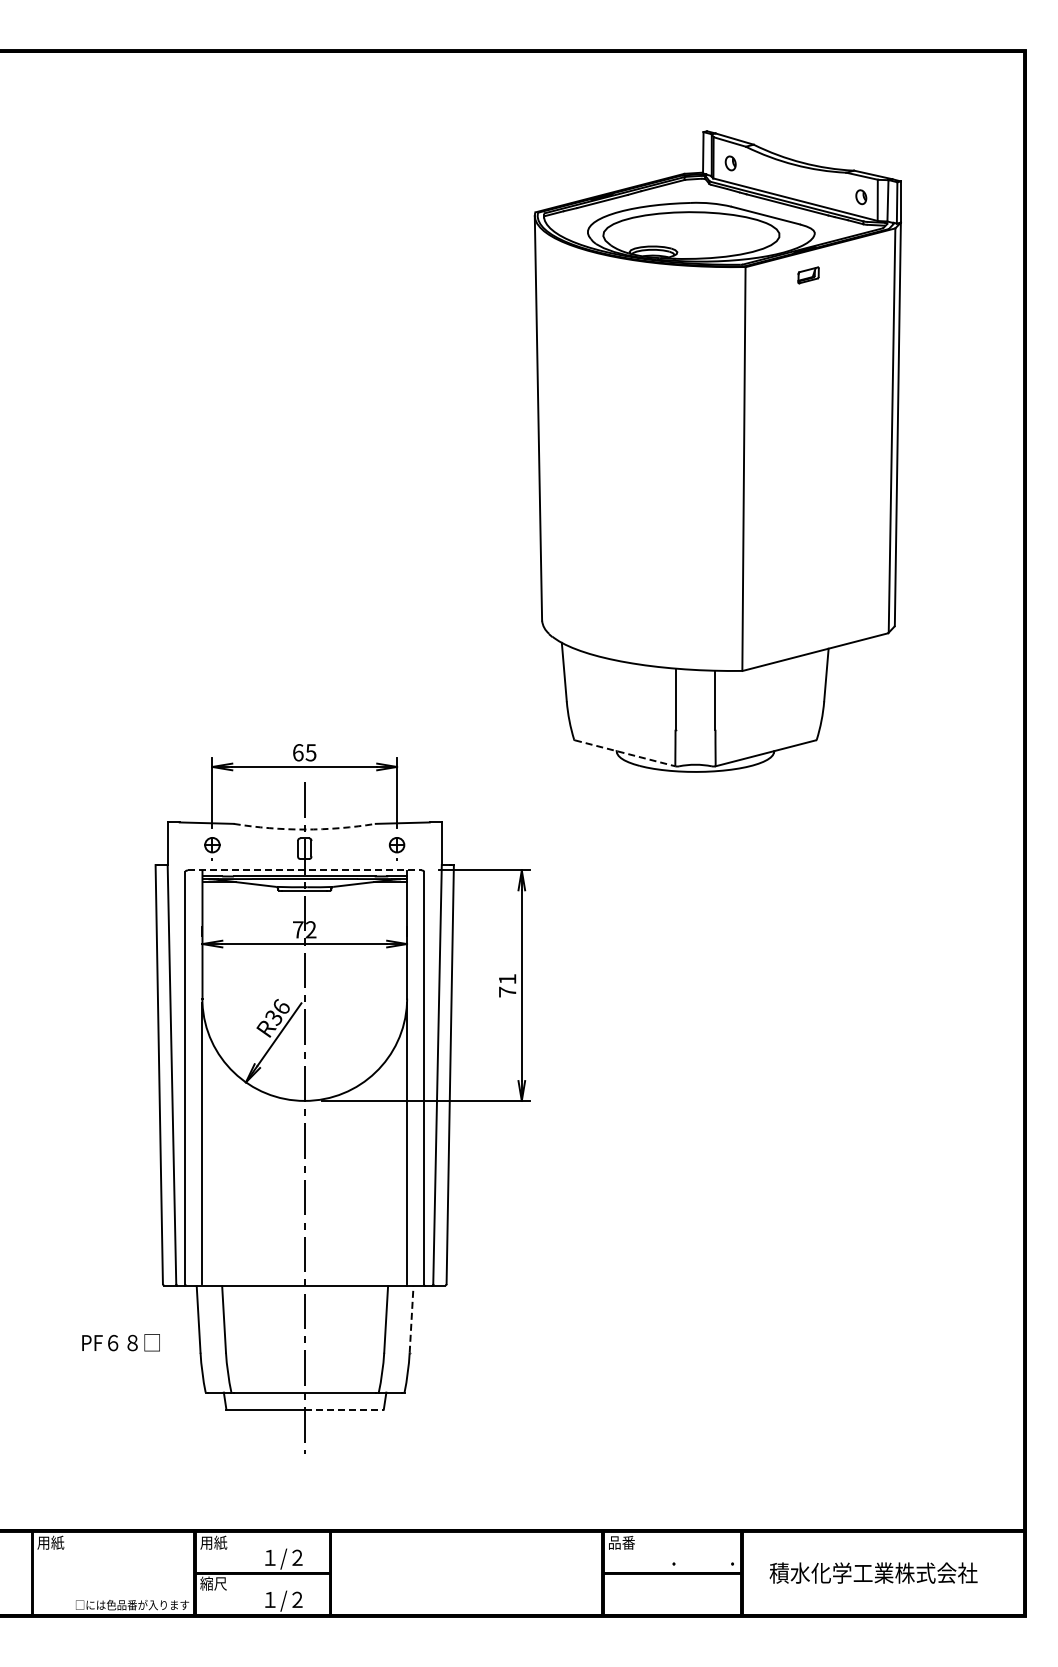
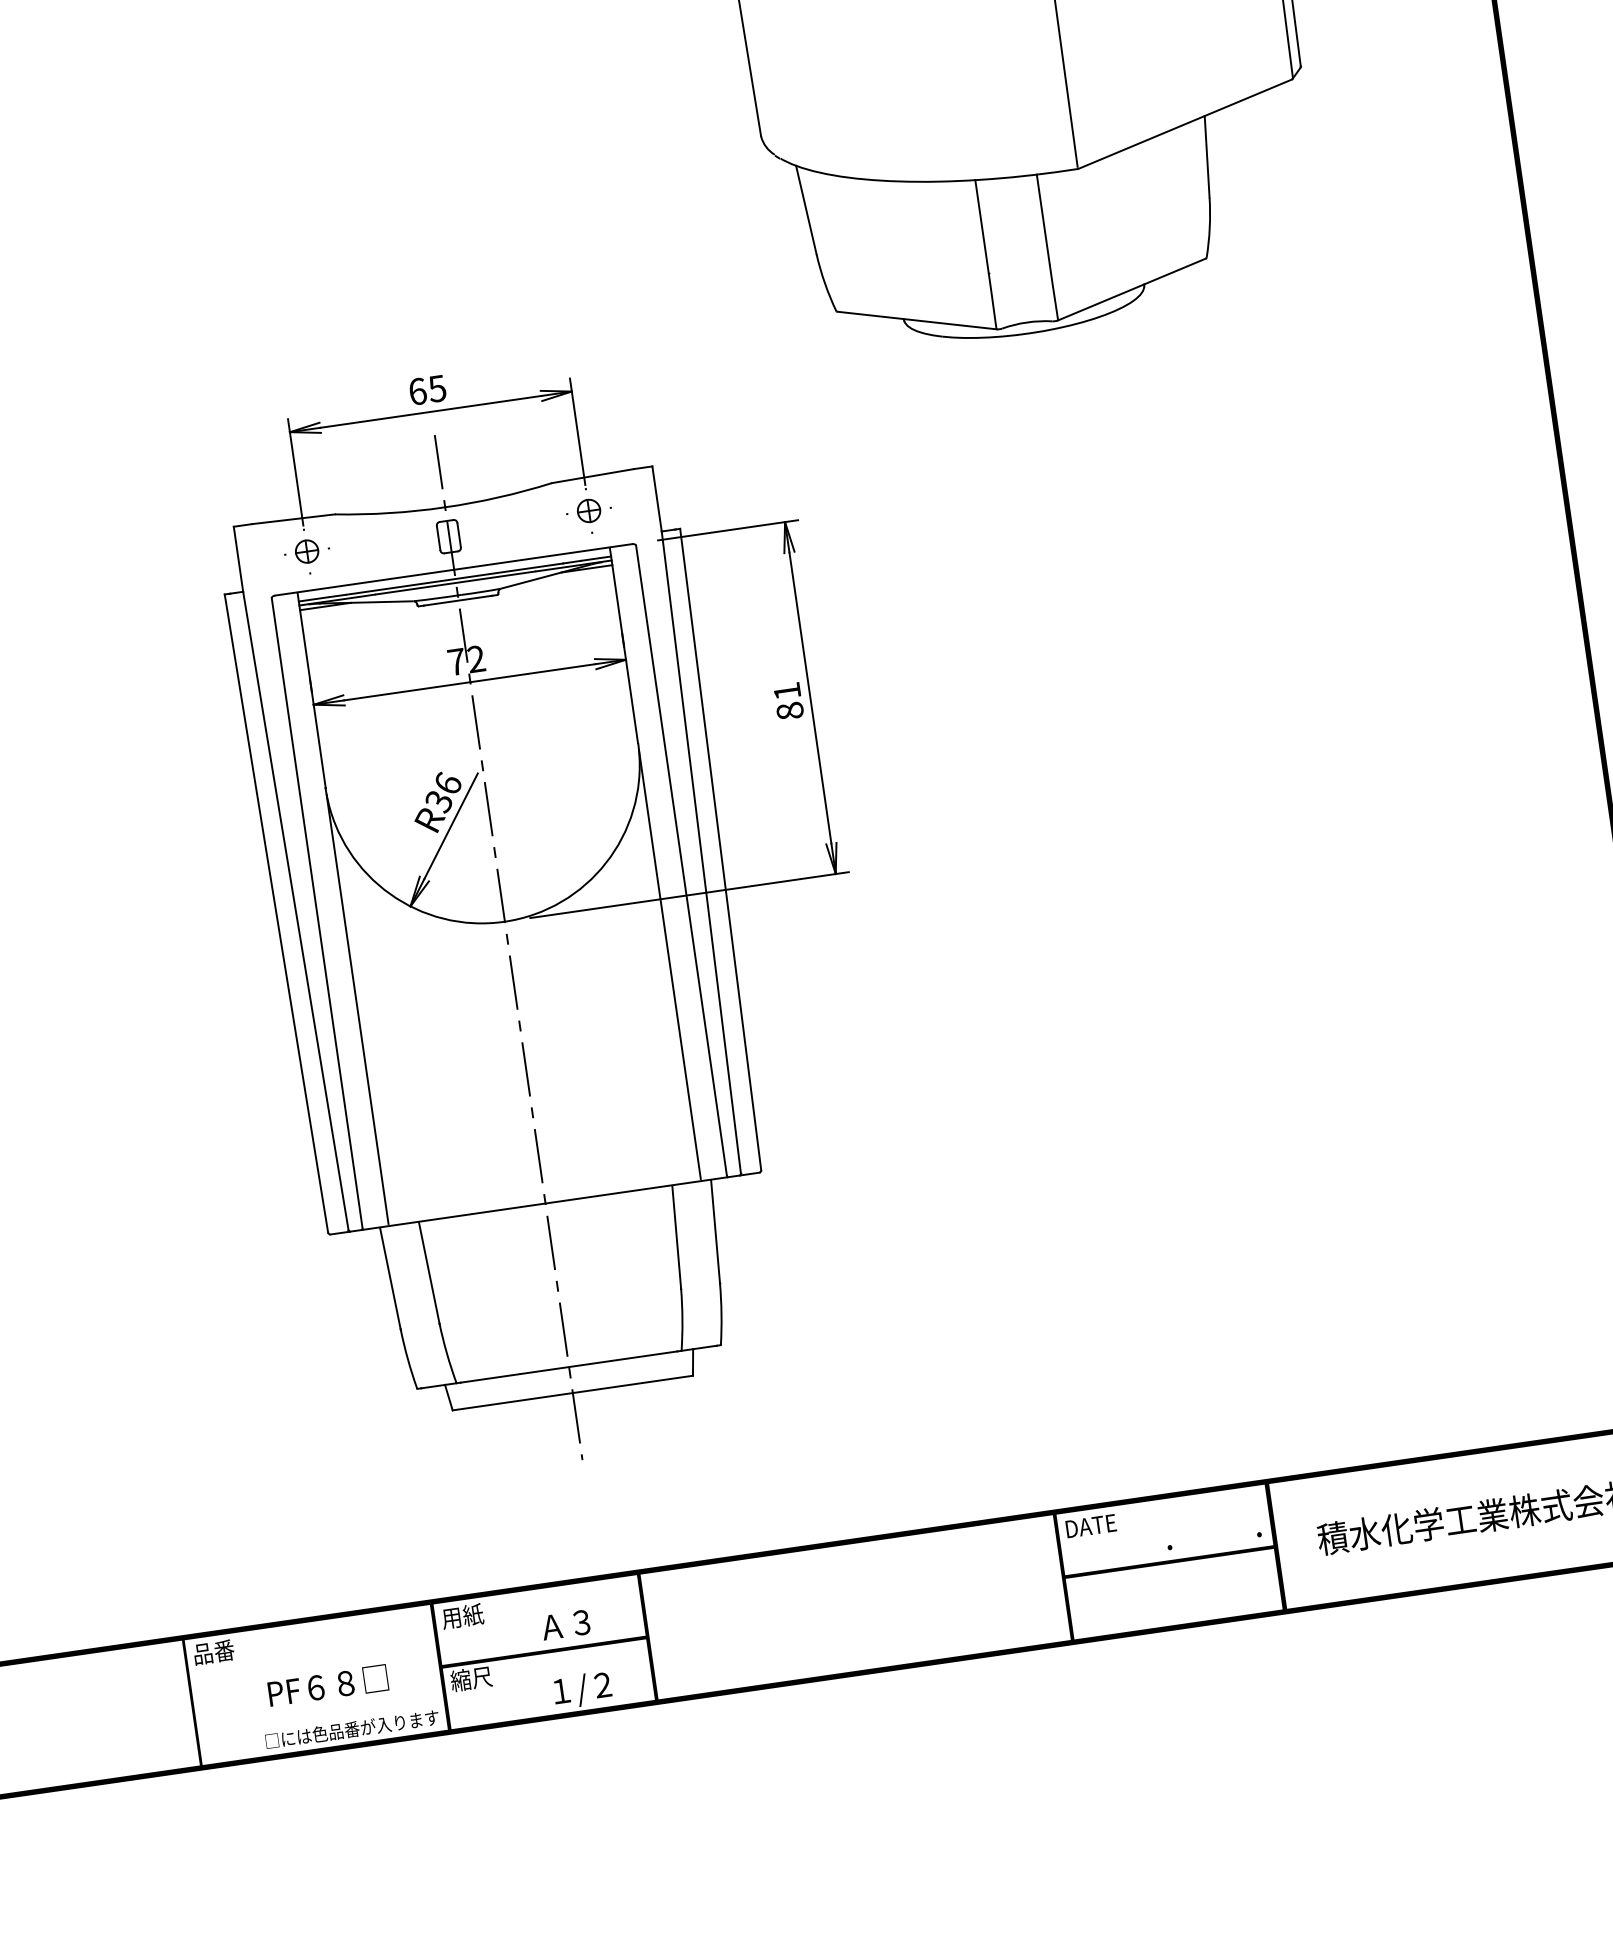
line: (625, 753) -> (917, 320), dashed -> solid
arc: (304, 829) -> (444, 507), dashed -> solid
line: (304, 870) -> (453, 570), dashed -> solid
text: (507, 991) -> (789, 710), 71 -> 81
line: (411, 1319) -> (715, 1232), dashed -> solid
text: (120, 1342) -> (327, 1685), moved
line: (344, 1409) -> (632, 1384), dashed -> solid
text: (50, 1542) -> (213, 1651), 用紙 -> 品番
text: (625, 1542) -> (1091, 1525), 品番 -> DATE
text: (282, 1558) -> (571, 1625), １/２ -> Ａ３

